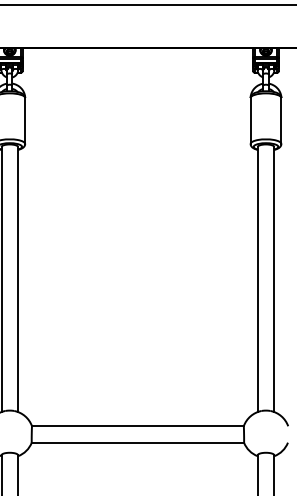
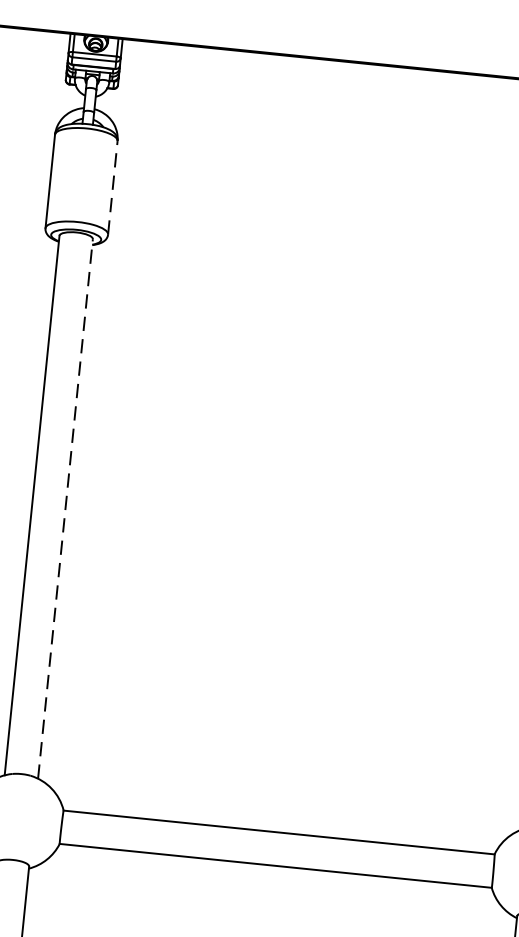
line: (25, 120) -> (113, 186), solid -> dashed
line: (18, 279) -> (66, 509), solid -> dashed

